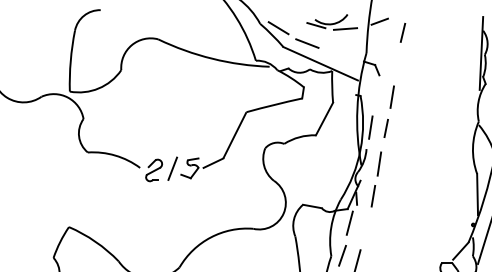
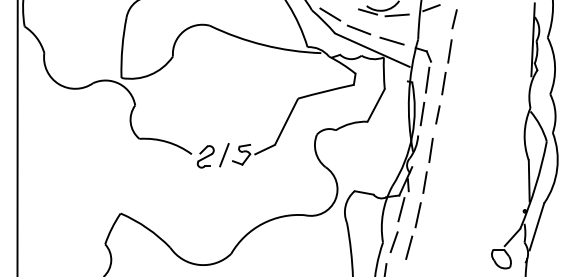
line: (339, 54) -> (391, 40), added
line: (397, 65) -> (449, 51), added
line: (375, 93) -> (427, 79), added
line: (365, 229) -> (417, 215), added

